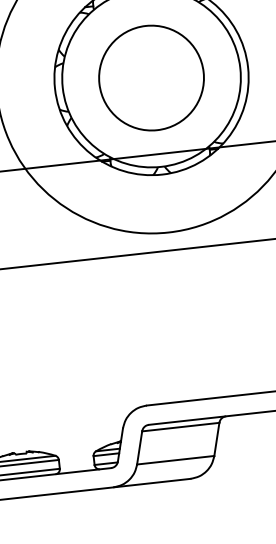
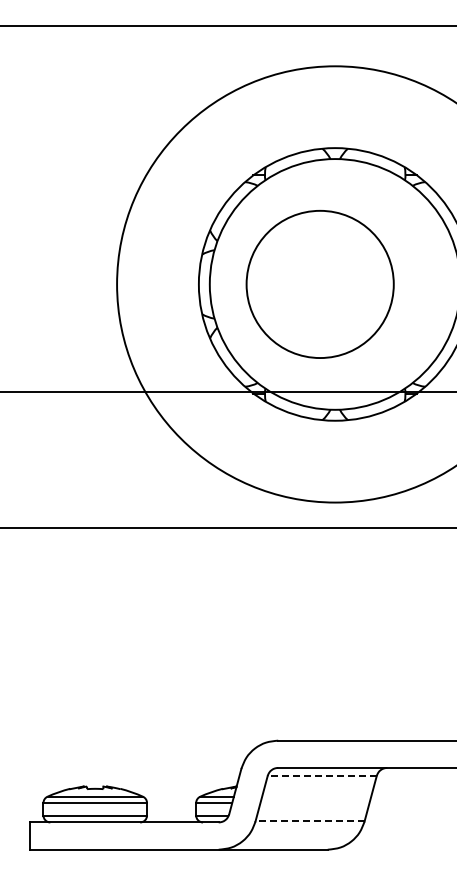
circle: (151, 78) -> (319, 284), moved
line: (181, 427) -> (322, 776), solid -> dashed
line: (176, 460) -> (310, 821), solid -> dashed

